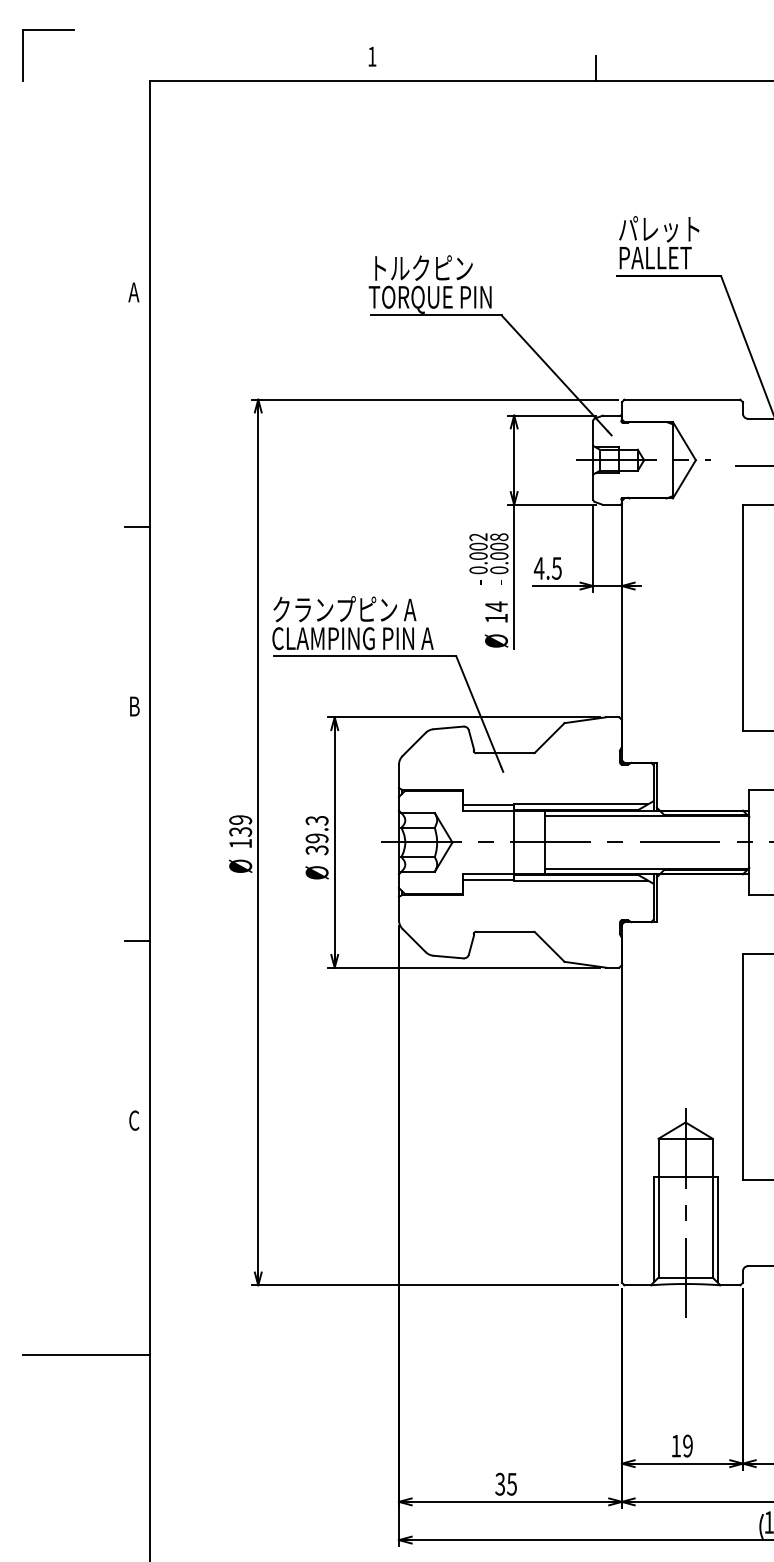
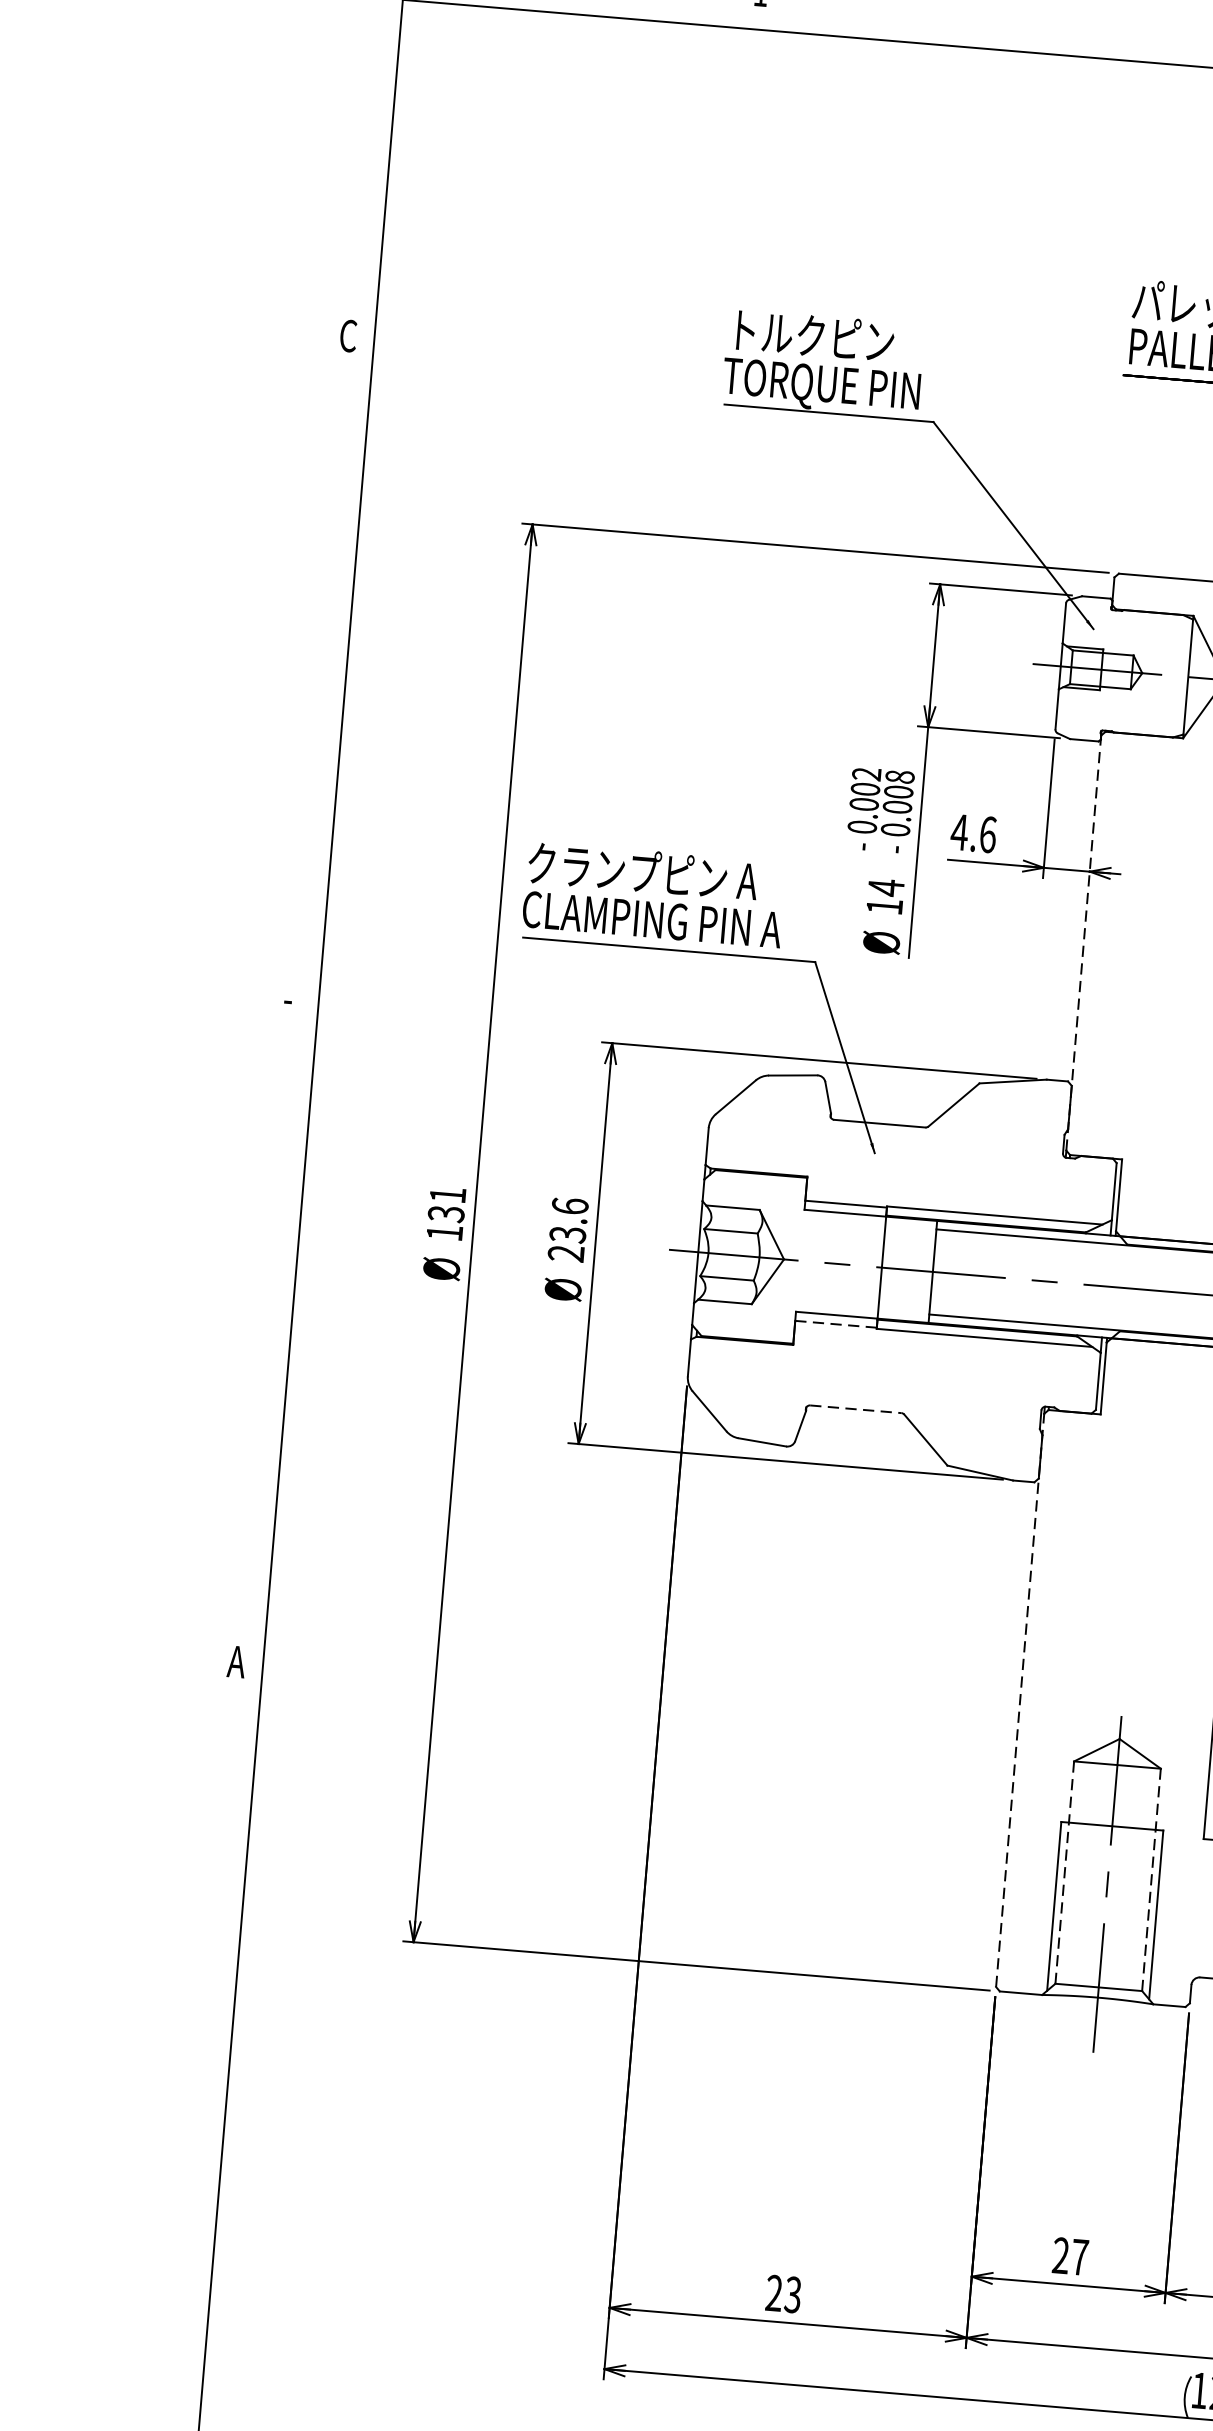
line: (596, 68) -> (1118, 39), removed
text: (133, 292) -> (347, 336), A -> C
line: (137, 527) -> (322, 712), removed
text: (556, 568) -> (987, 834), 4.5 -> 4.6
line: (621, 630) -> (1083, 942), solid -> dashed
text: (134, 706) -> (293, 998), B -> -
text: (240, 819) -> (447, 1194), 139 -> 131
text: (316, 835) -> (567, 1229), 39.3 -> 23.6
line: (488, 880) -> (836, 1325), solid -> dashed
line: (504, 931) -> (855, 1408), solid -> dashed
line: (137, 941) -> (266, 1375), removed
line: (621, 1103) -> (1019, 1700), solid -> dashed
text: (133, 1120) -> (235, 1661), C -> A
line: (712, 1207) -> (1151, 1878), solid -> dashed
line: (658, 1208) -> (1064, 1873), solid -> dashed
line: (86, 1355) -> (129, 2031), removed
text: (681, 1445) -> (1069, 2255), 19 -> 27
text: (505, 1483) -> (782, 2292), 35 -> 23

